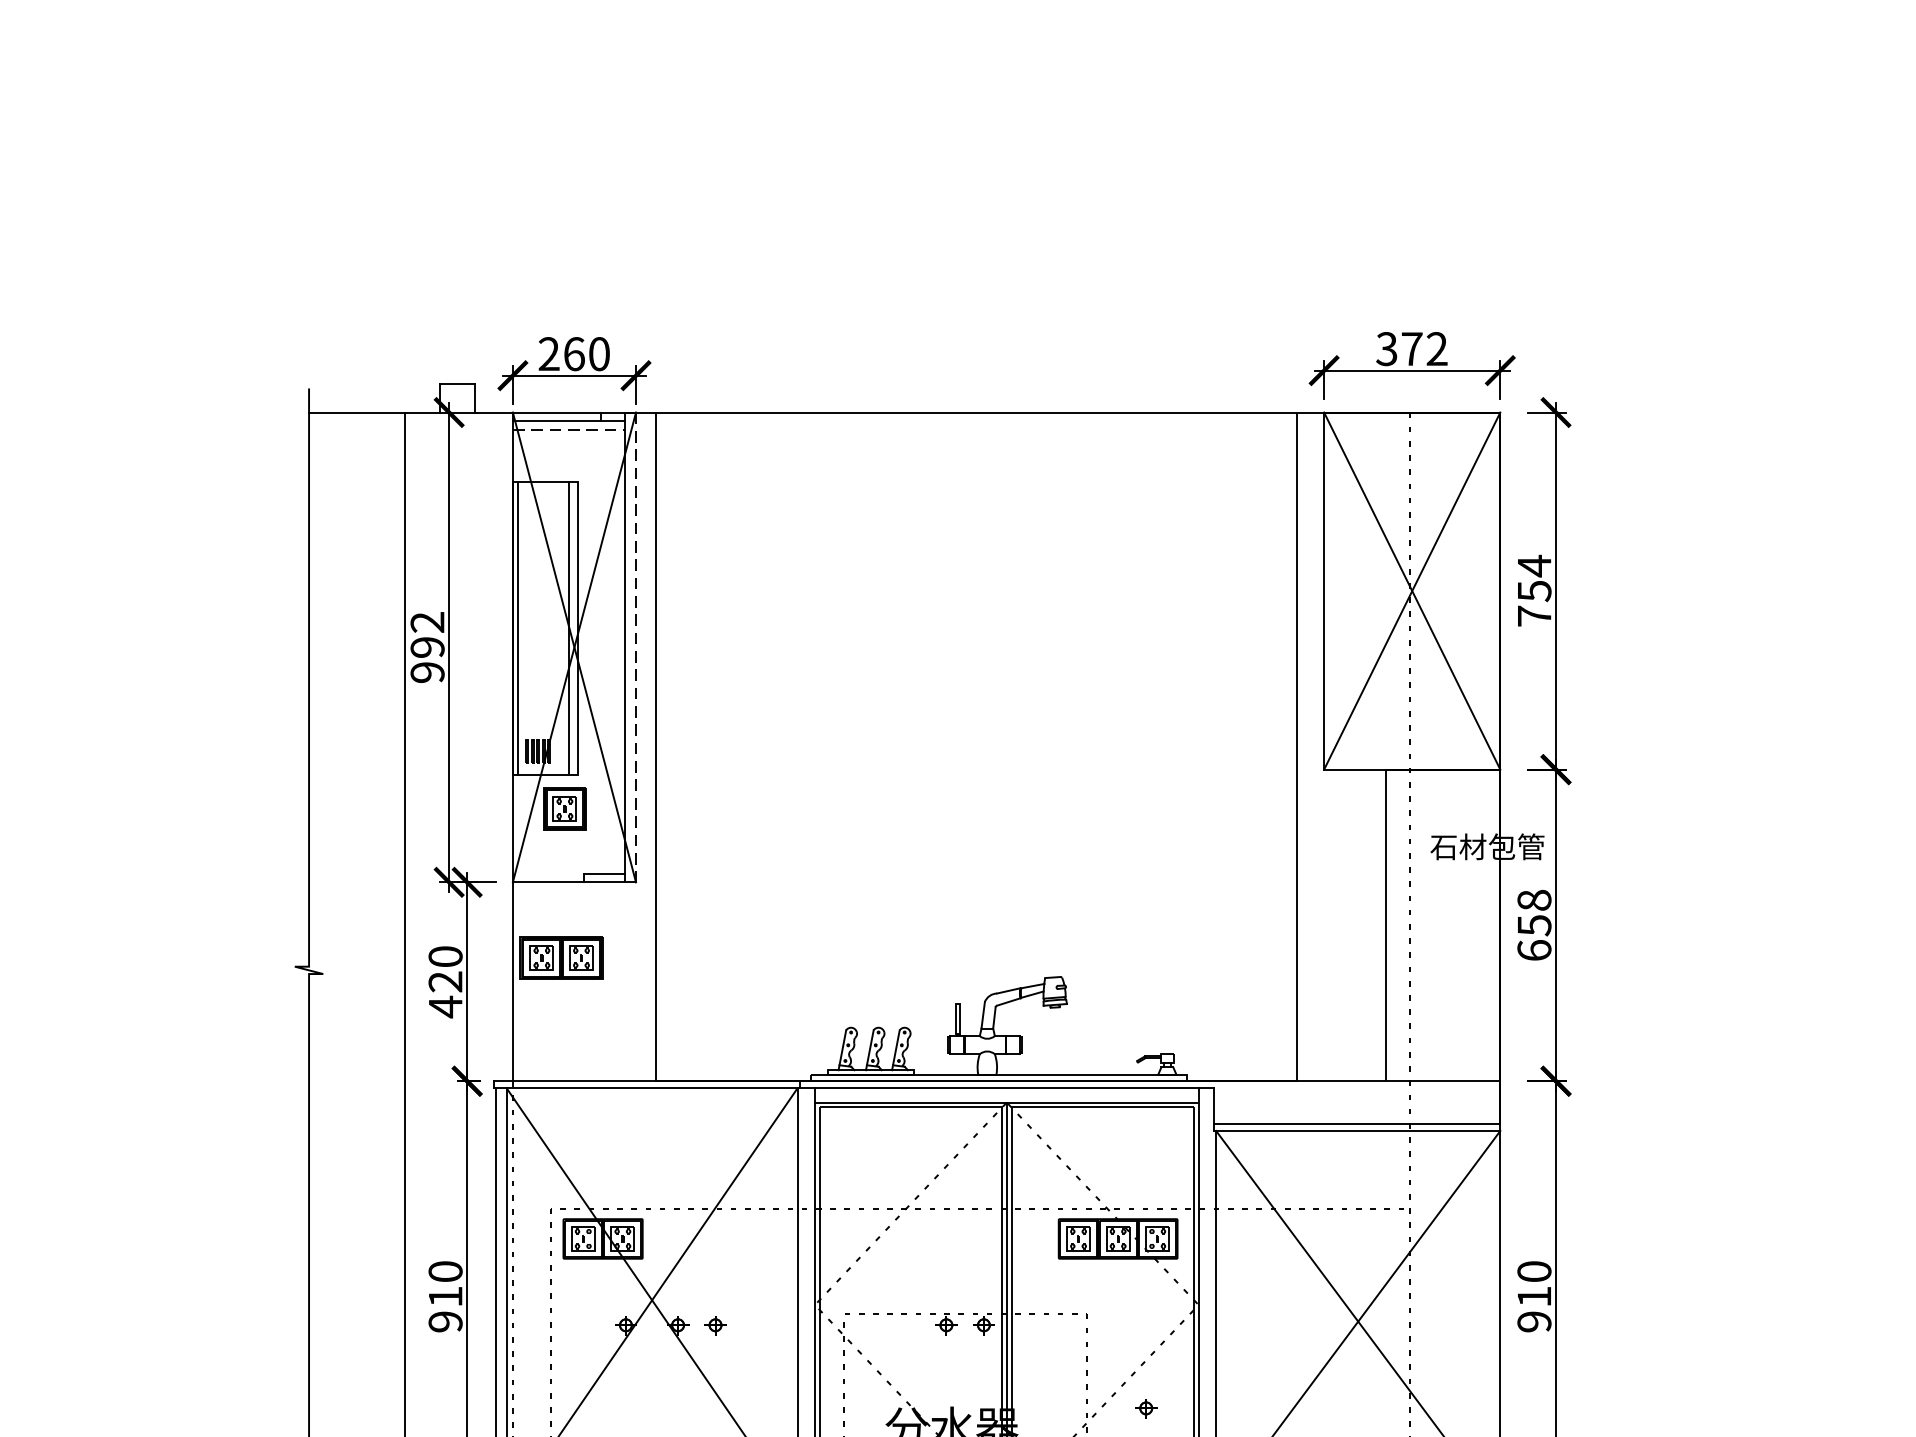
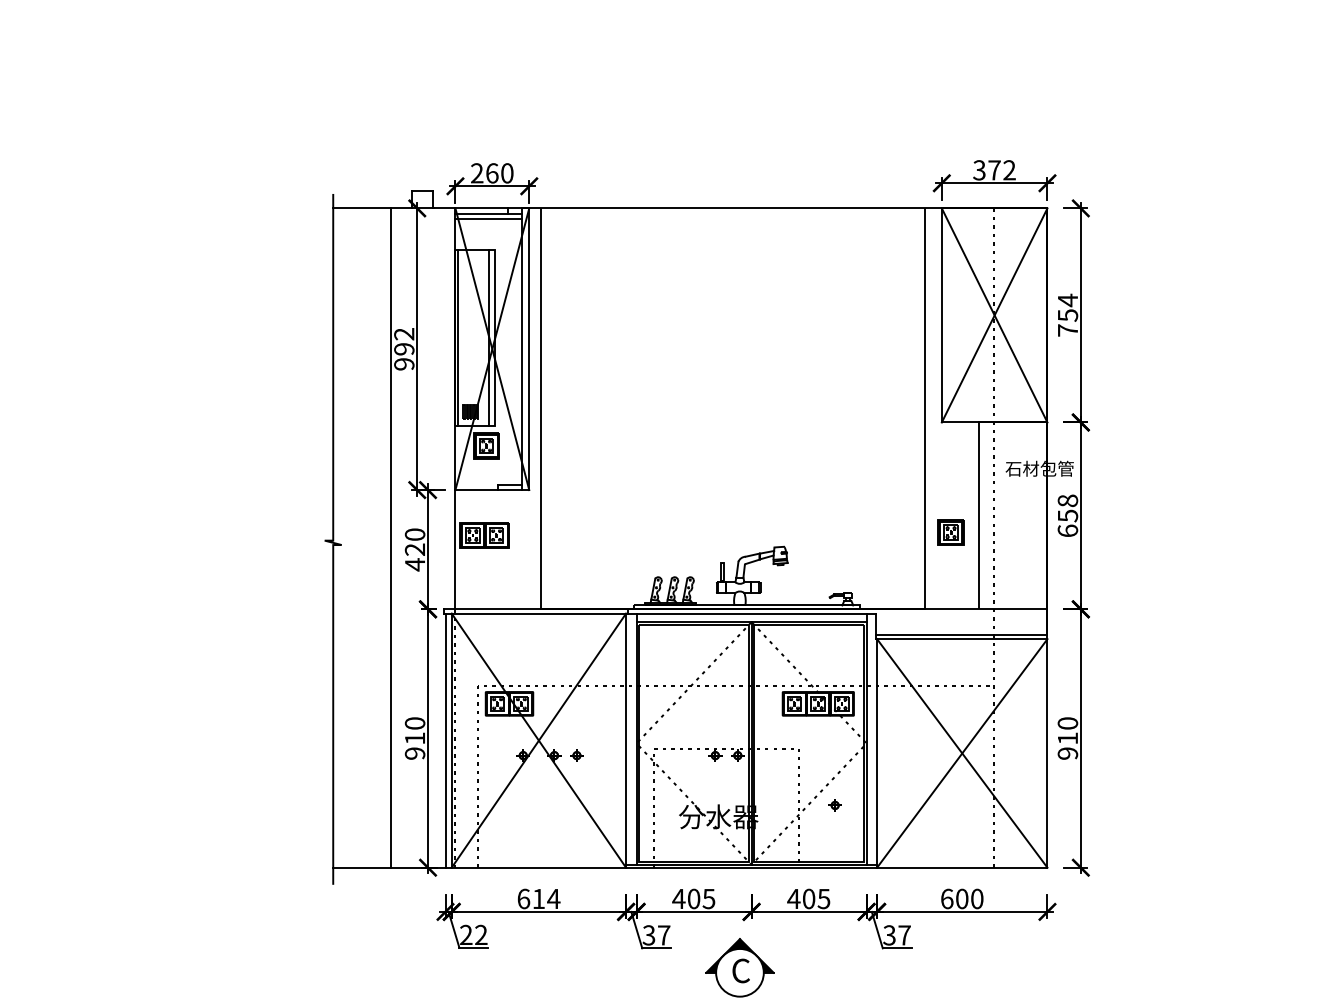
line: (568, 429) -> (488, 218), dashed -> solid
line: (636, 647) -> (529, 349), dashed -> solid
part: (1338, 953) -> (950, 532), added

